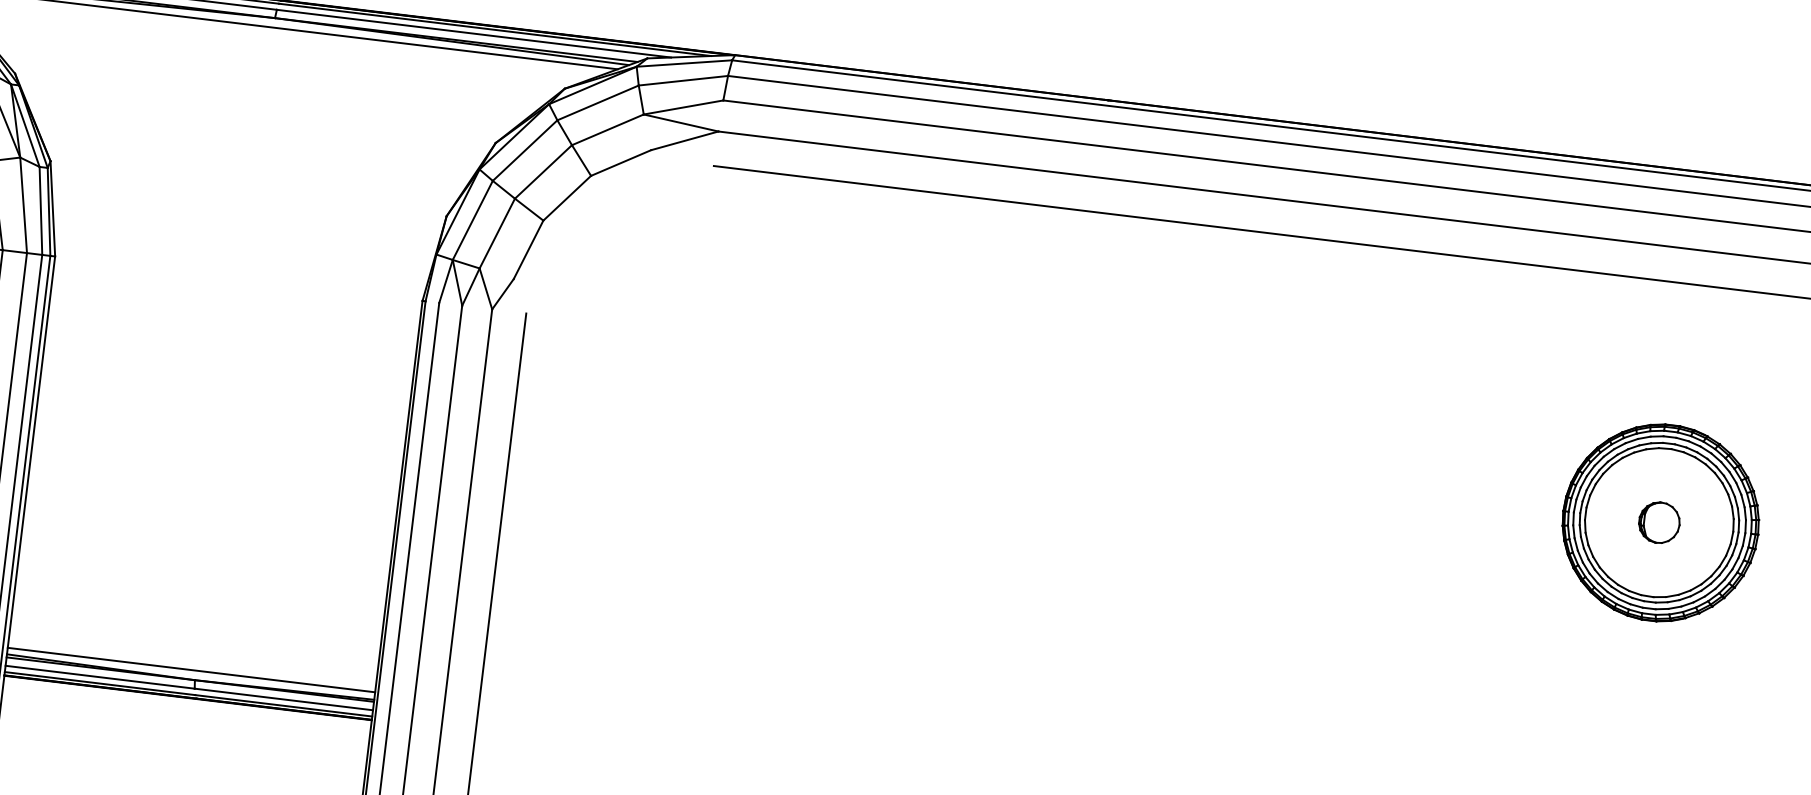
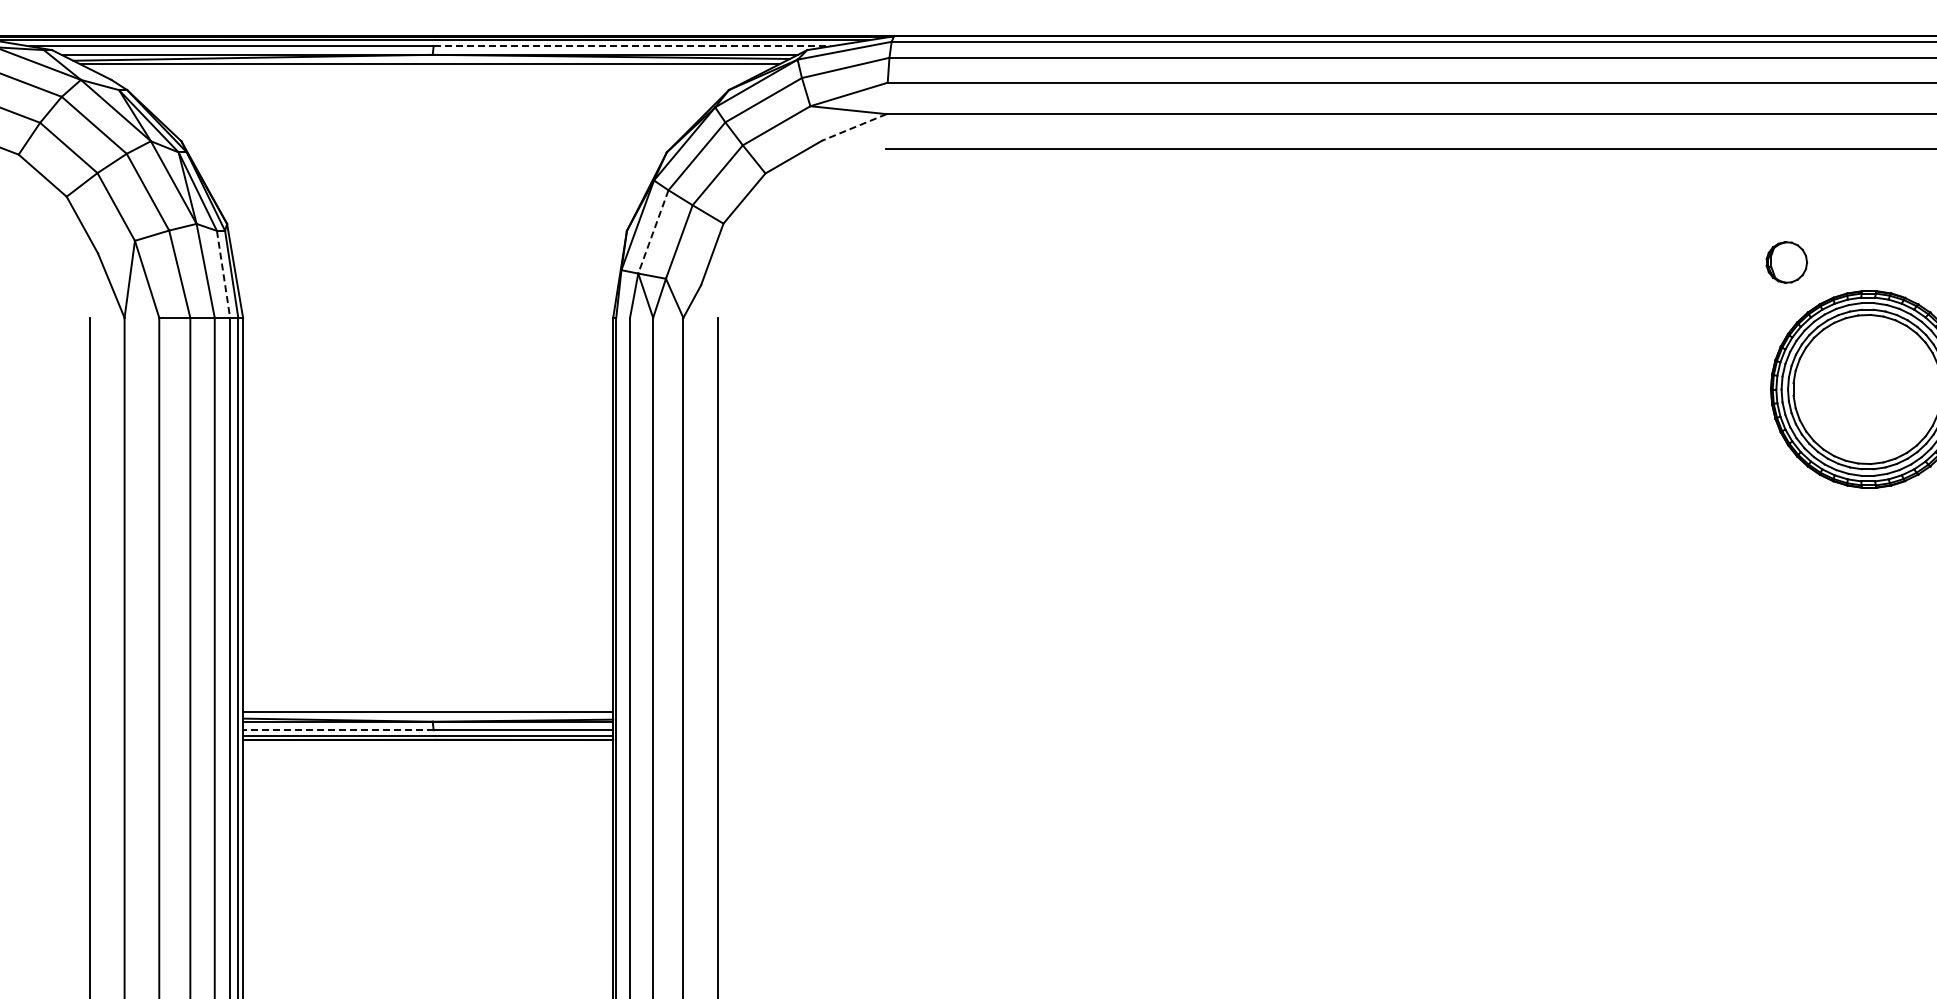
line: (474, 33) -> (632, 46), solid -> dashed
line: (684, 140) -> (854, 127), solid -> dashed
line: (40, 211) -> (223, 274), solid -> dashed
line: (472, 221) -> (653, 232), solid -> dashed
part: (1659, 522) -> (1786, 262), moved
line: (99, 677) -> (337, 730), solid -> dashed

